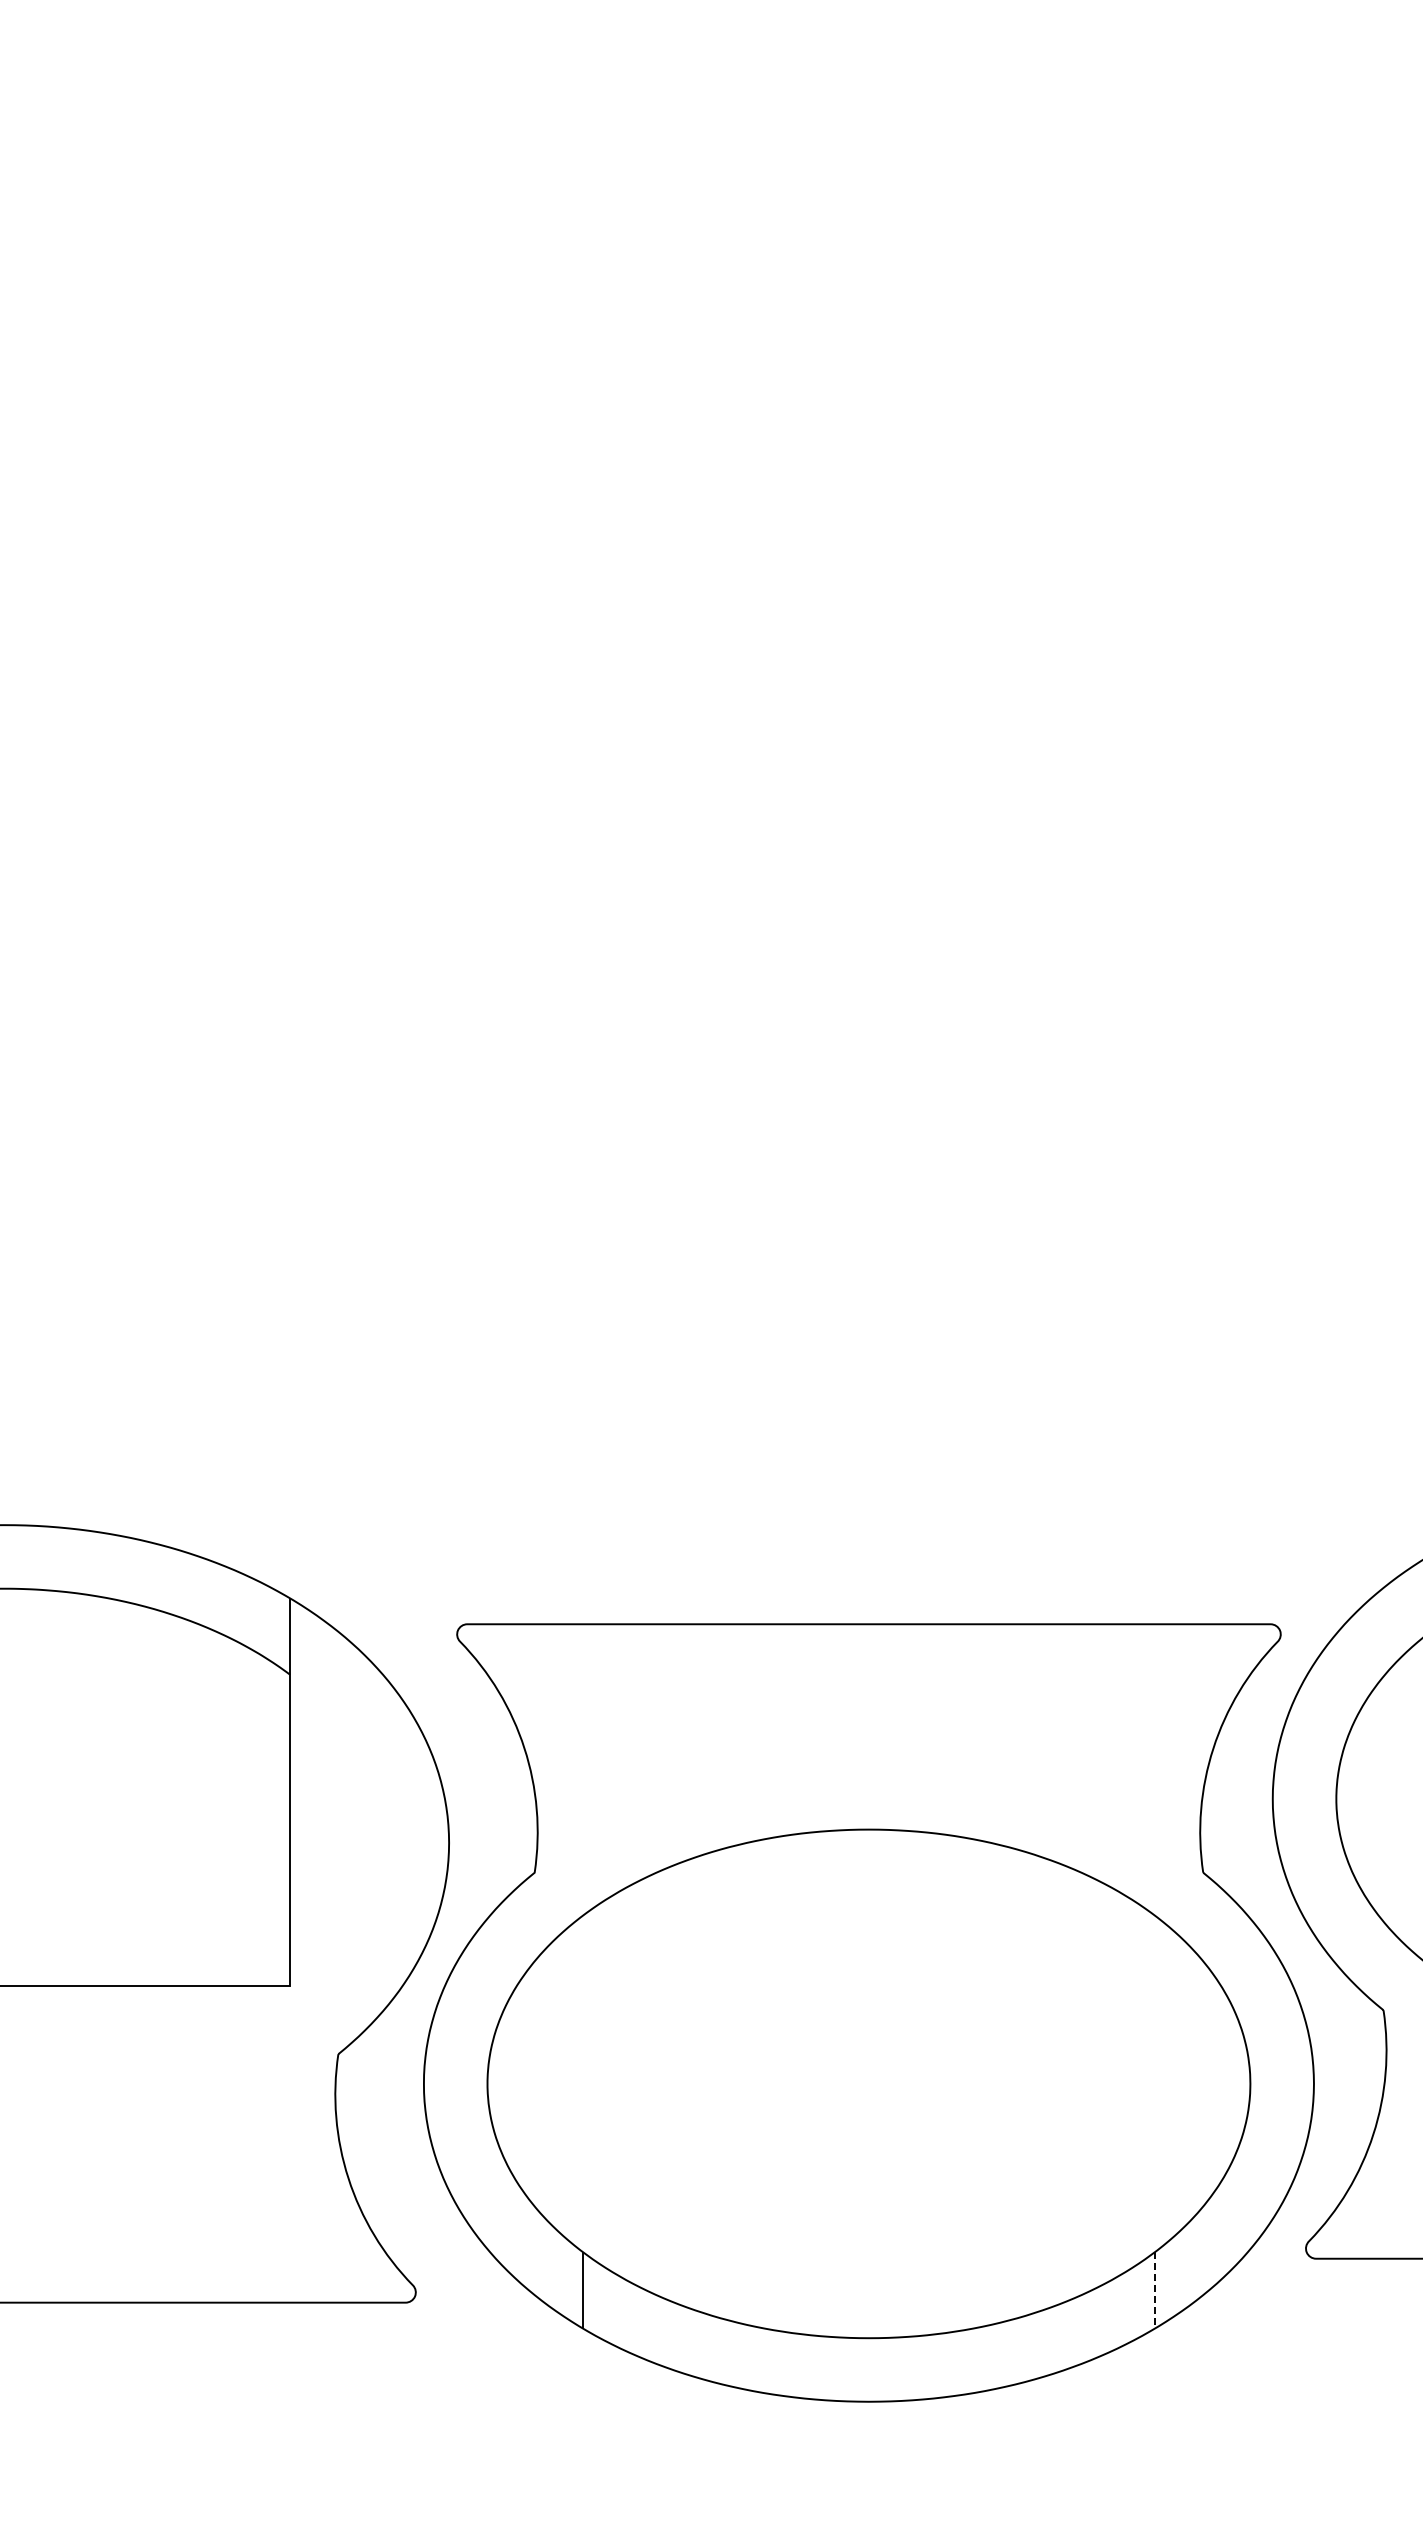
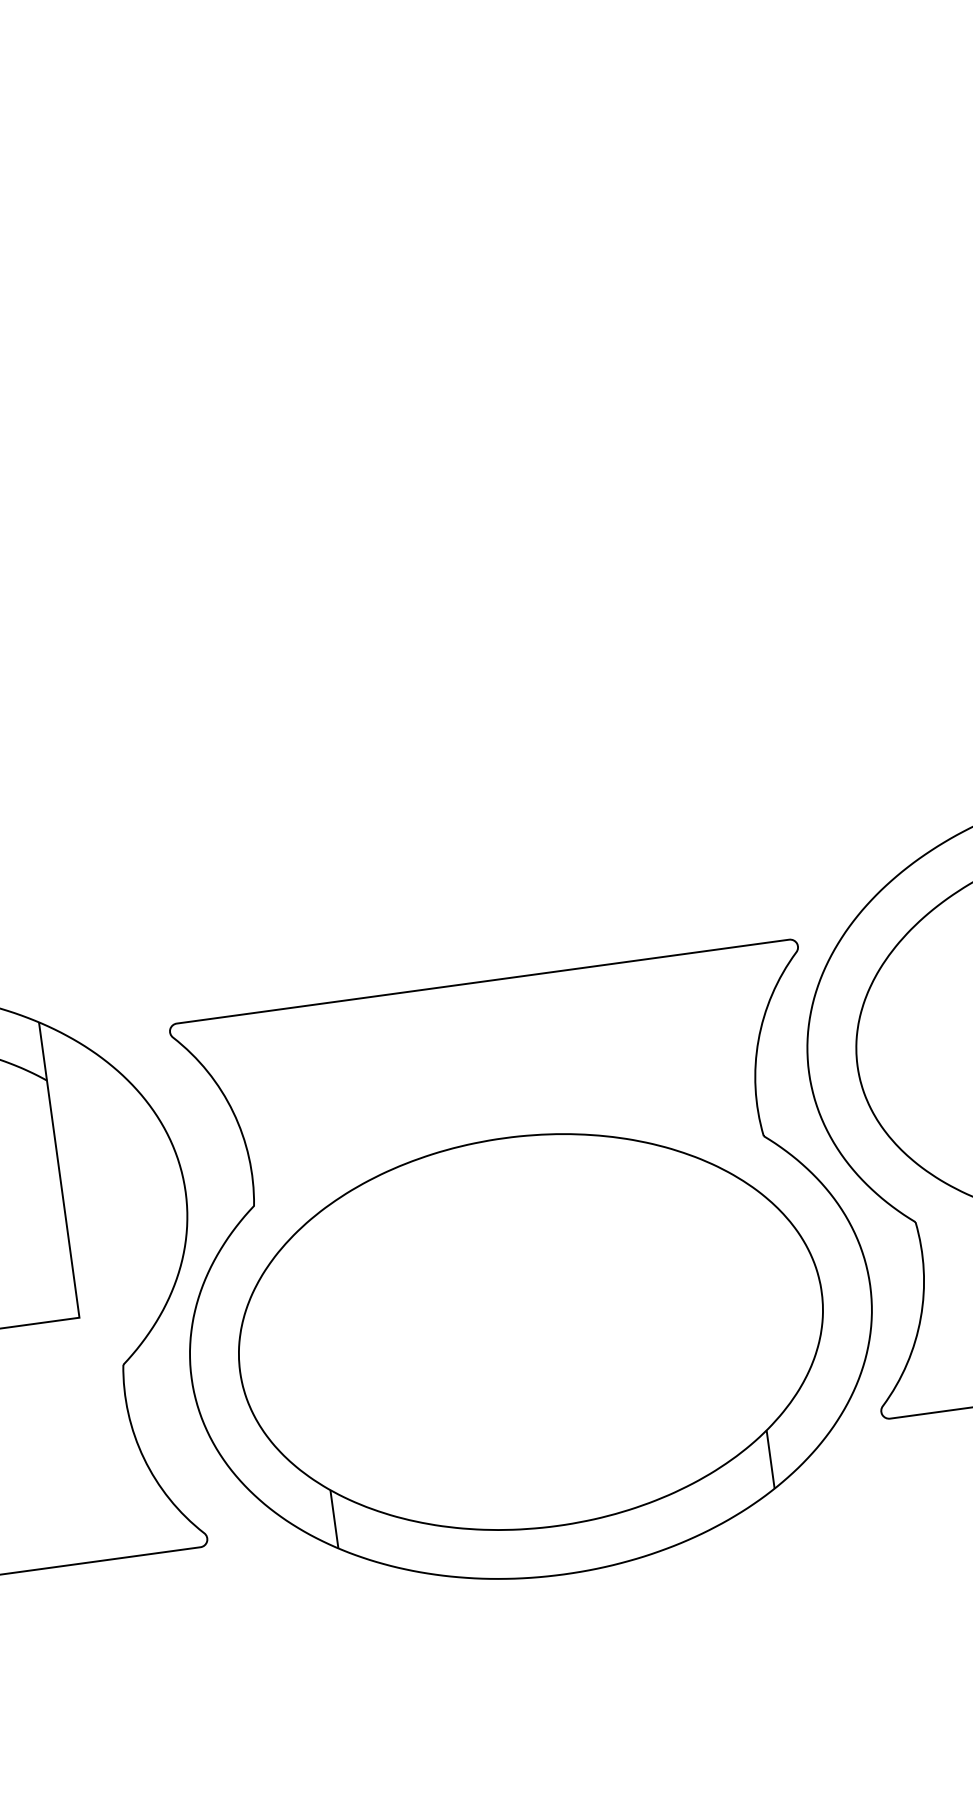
line: (1155, 2290) -> (770, 1459), dashed -> solid

